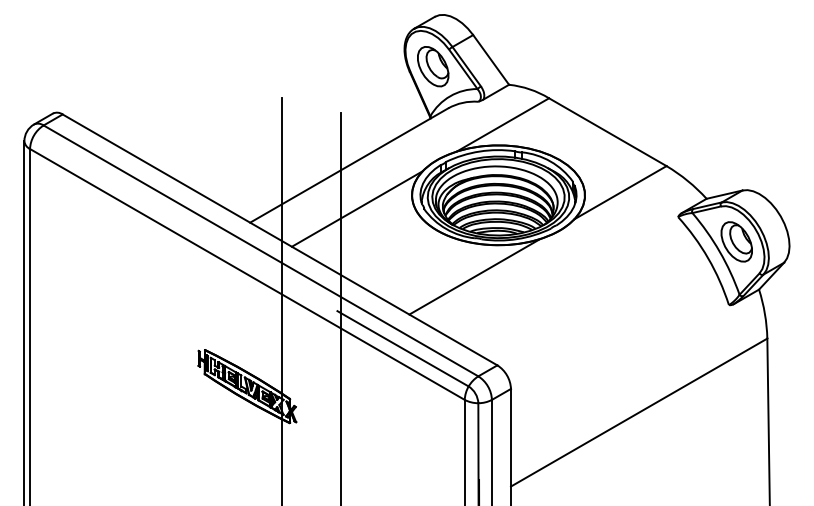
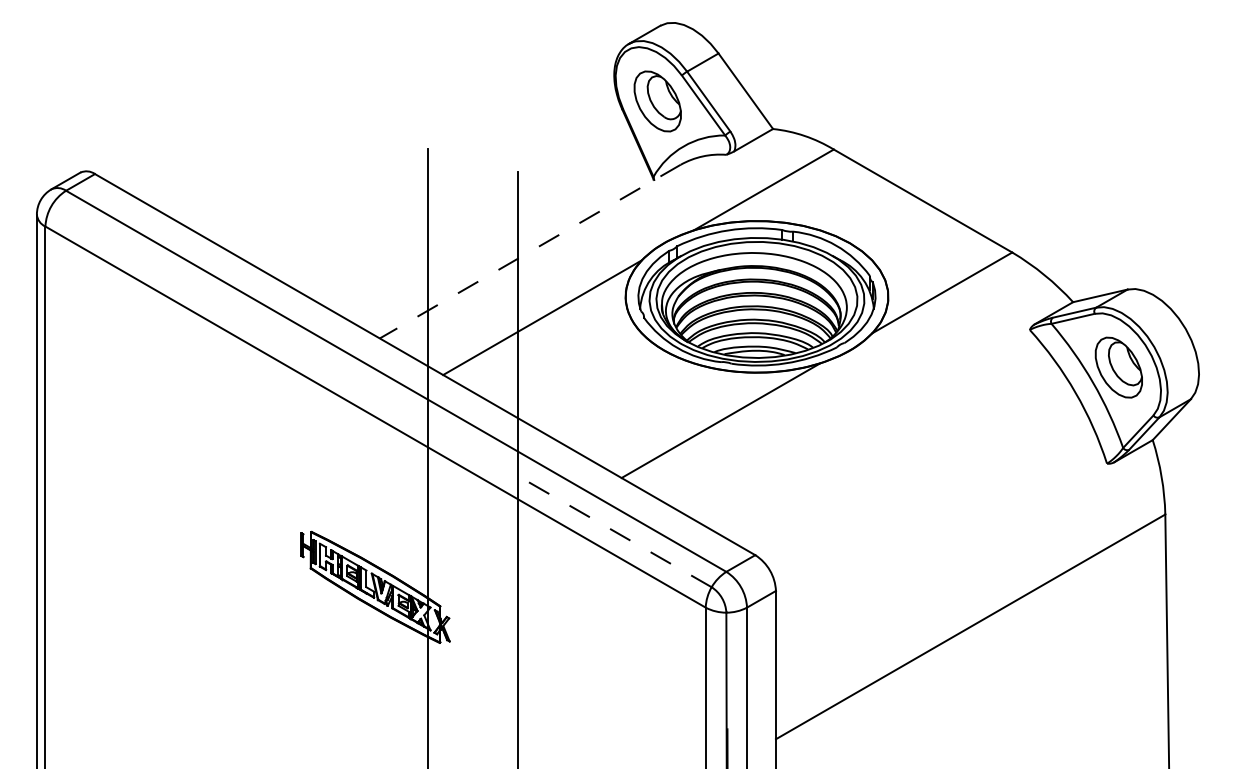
line: (348, 165) -> (529, 251), solid -> dashed
line: (402, 348) -> (611, 529), solid -> dashed

